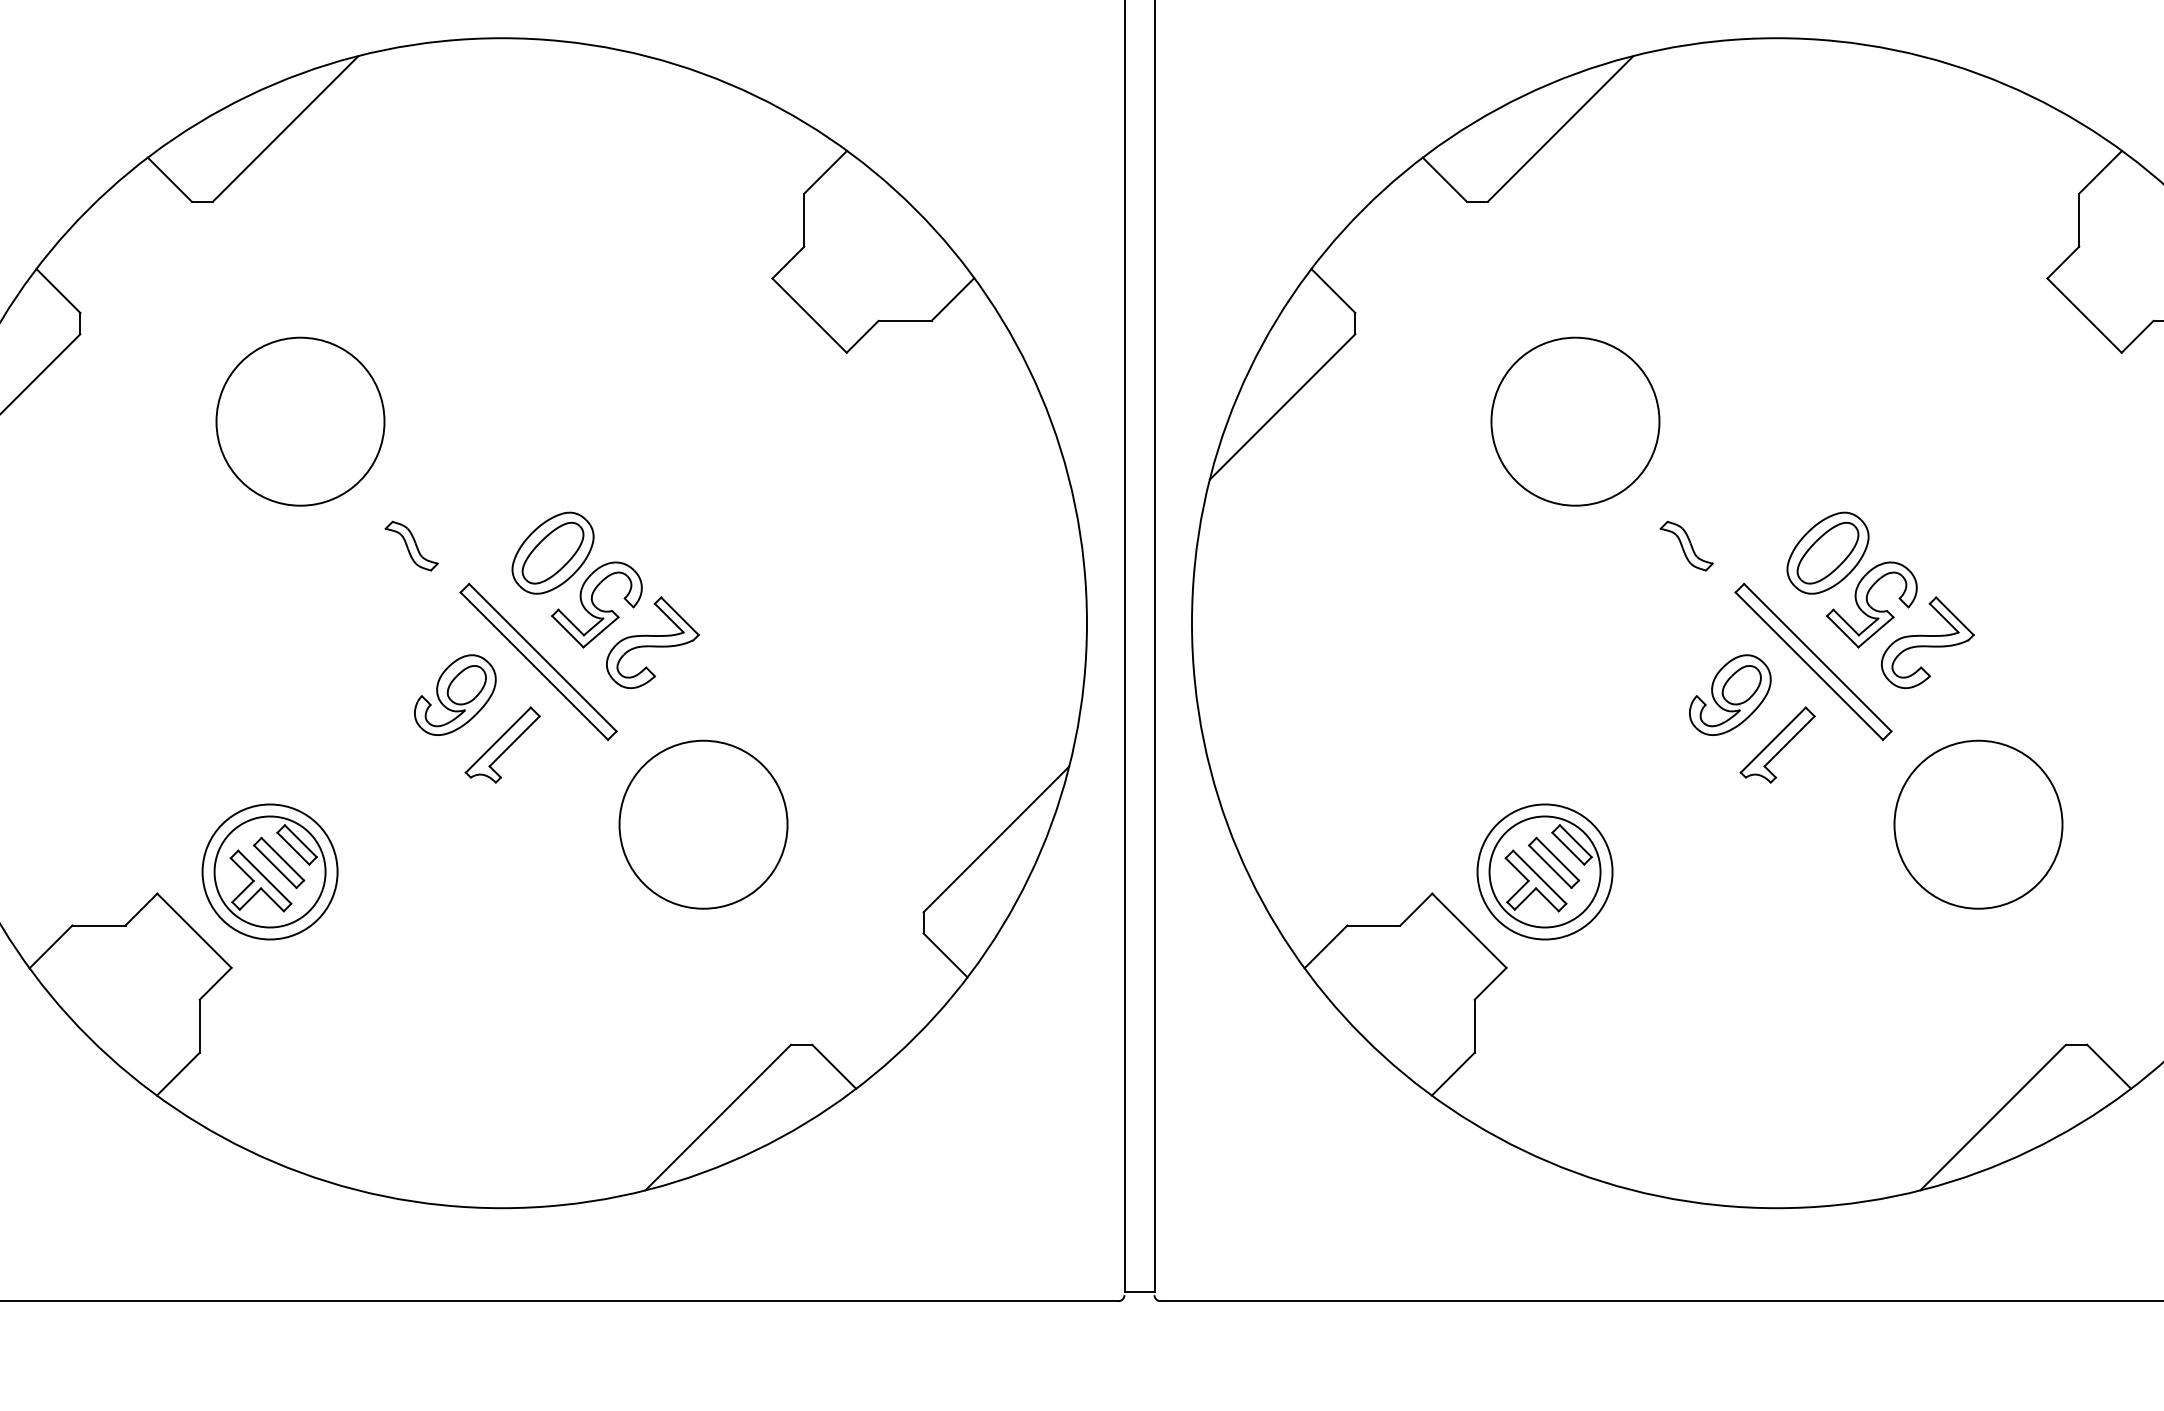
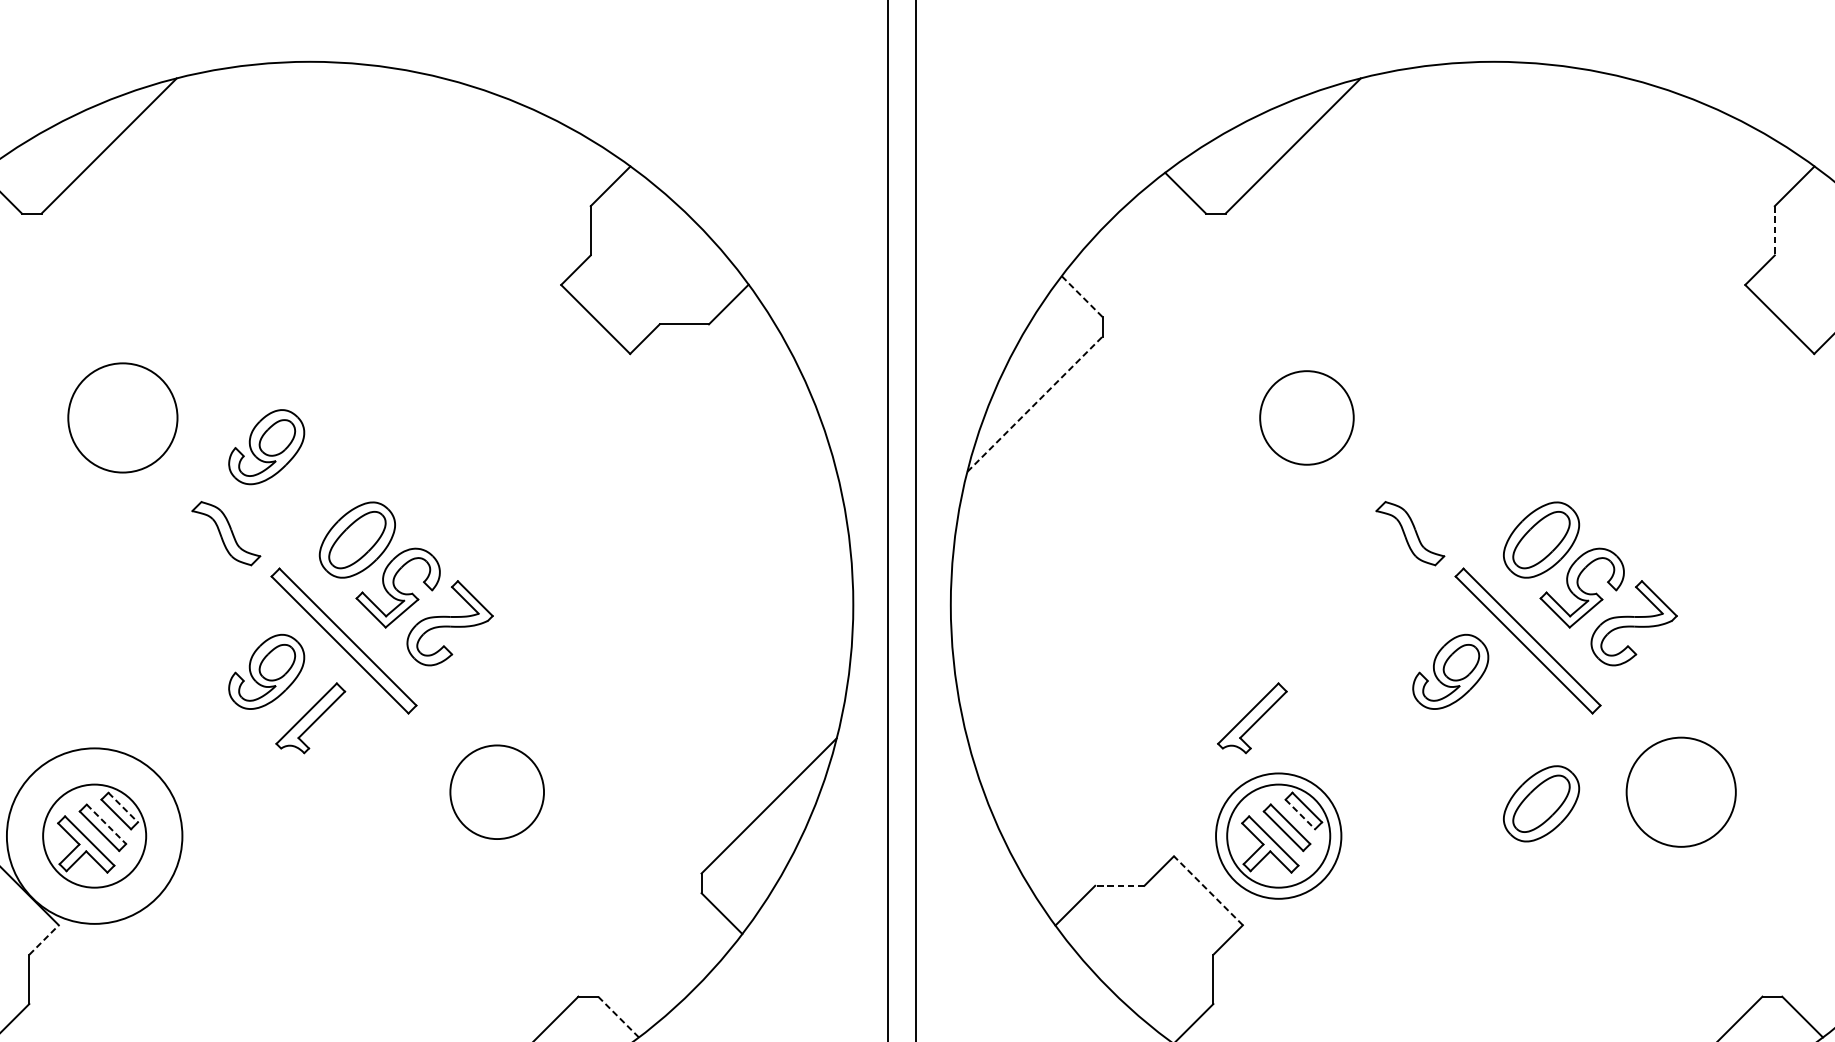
line: (2079, 220) -> (1775, 231), solid -> dashed
line: (1333, 290) -> (1082, 296), solid -> dashed
line: (1282, 406) -> (1034, 403), solid -> dashed
circle: (300, 421) -> (122, 417), size x0.7
circle: (1575, 421) -> (1306, 417), size x0.6
part: (455, 452) -> (266, 446), added
part: (411, 545) -> (225, 532), size x1.4
part: (1686, 545) -> (1410, 532), size x1.4
part: (1777, 744) -> (1252, 717), moved
circle: (703, 824) -> (497, 792), size x0.6
circle: (1978, 824) -> (1681, 792), size x0.7
part: (1827, 836) -> (1541, 803), added
line: (301, 841) -> (123, 807), solid -> dashed
line: (1568, 849) -> (1300, 815), solid -> dashed
line: (283, 859) -> (107, 824), solid -> dashed
circle: (269, 871) -> (94, 835), size x1.4
line: (1373, 925) -> (1119, 885), solid -> dashed
line: (1469, 930) -> (1208, 890), solid -> dashed
line: (216, 983) -> (44, 939), solid -> dashed
line: (833, 1066) -> (617, 1016), solid -> dashed

